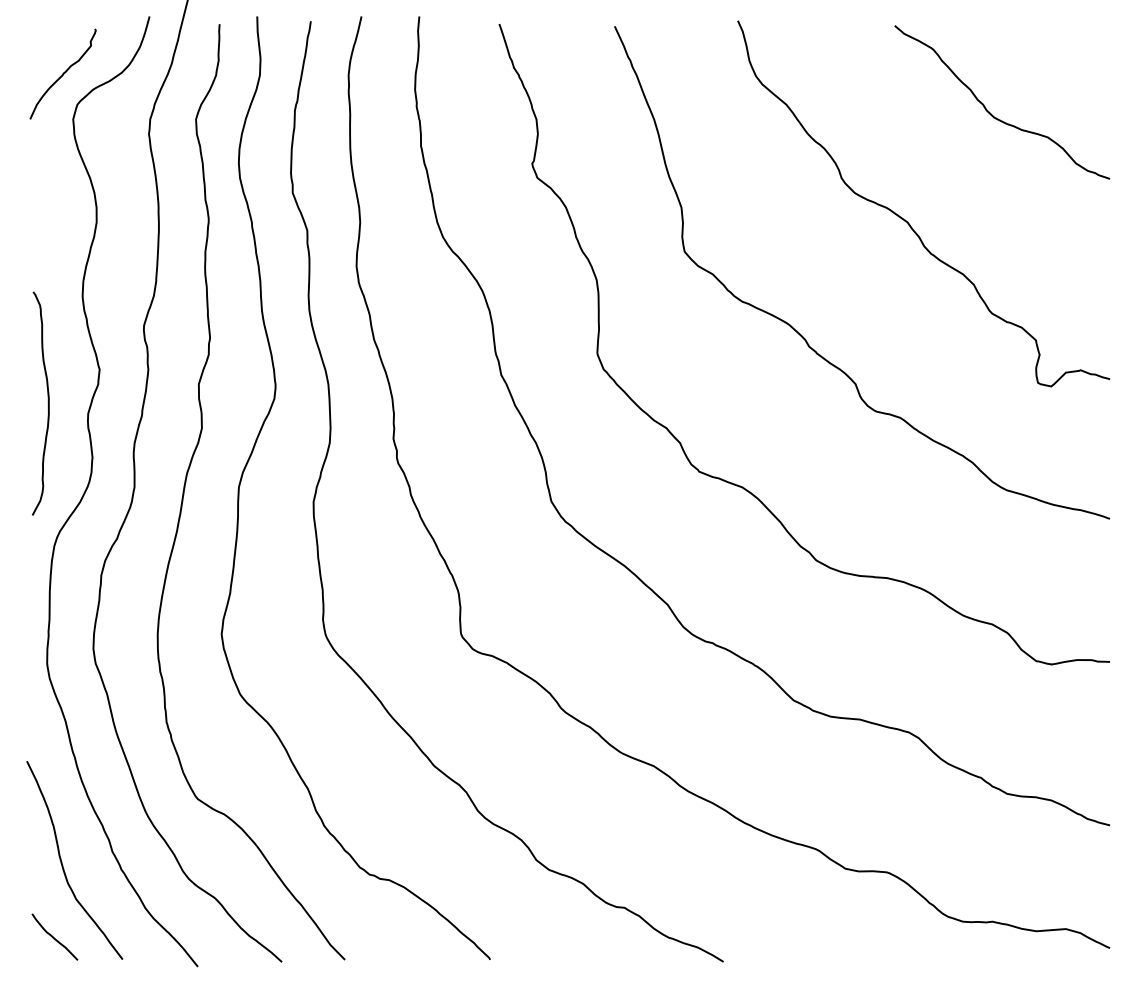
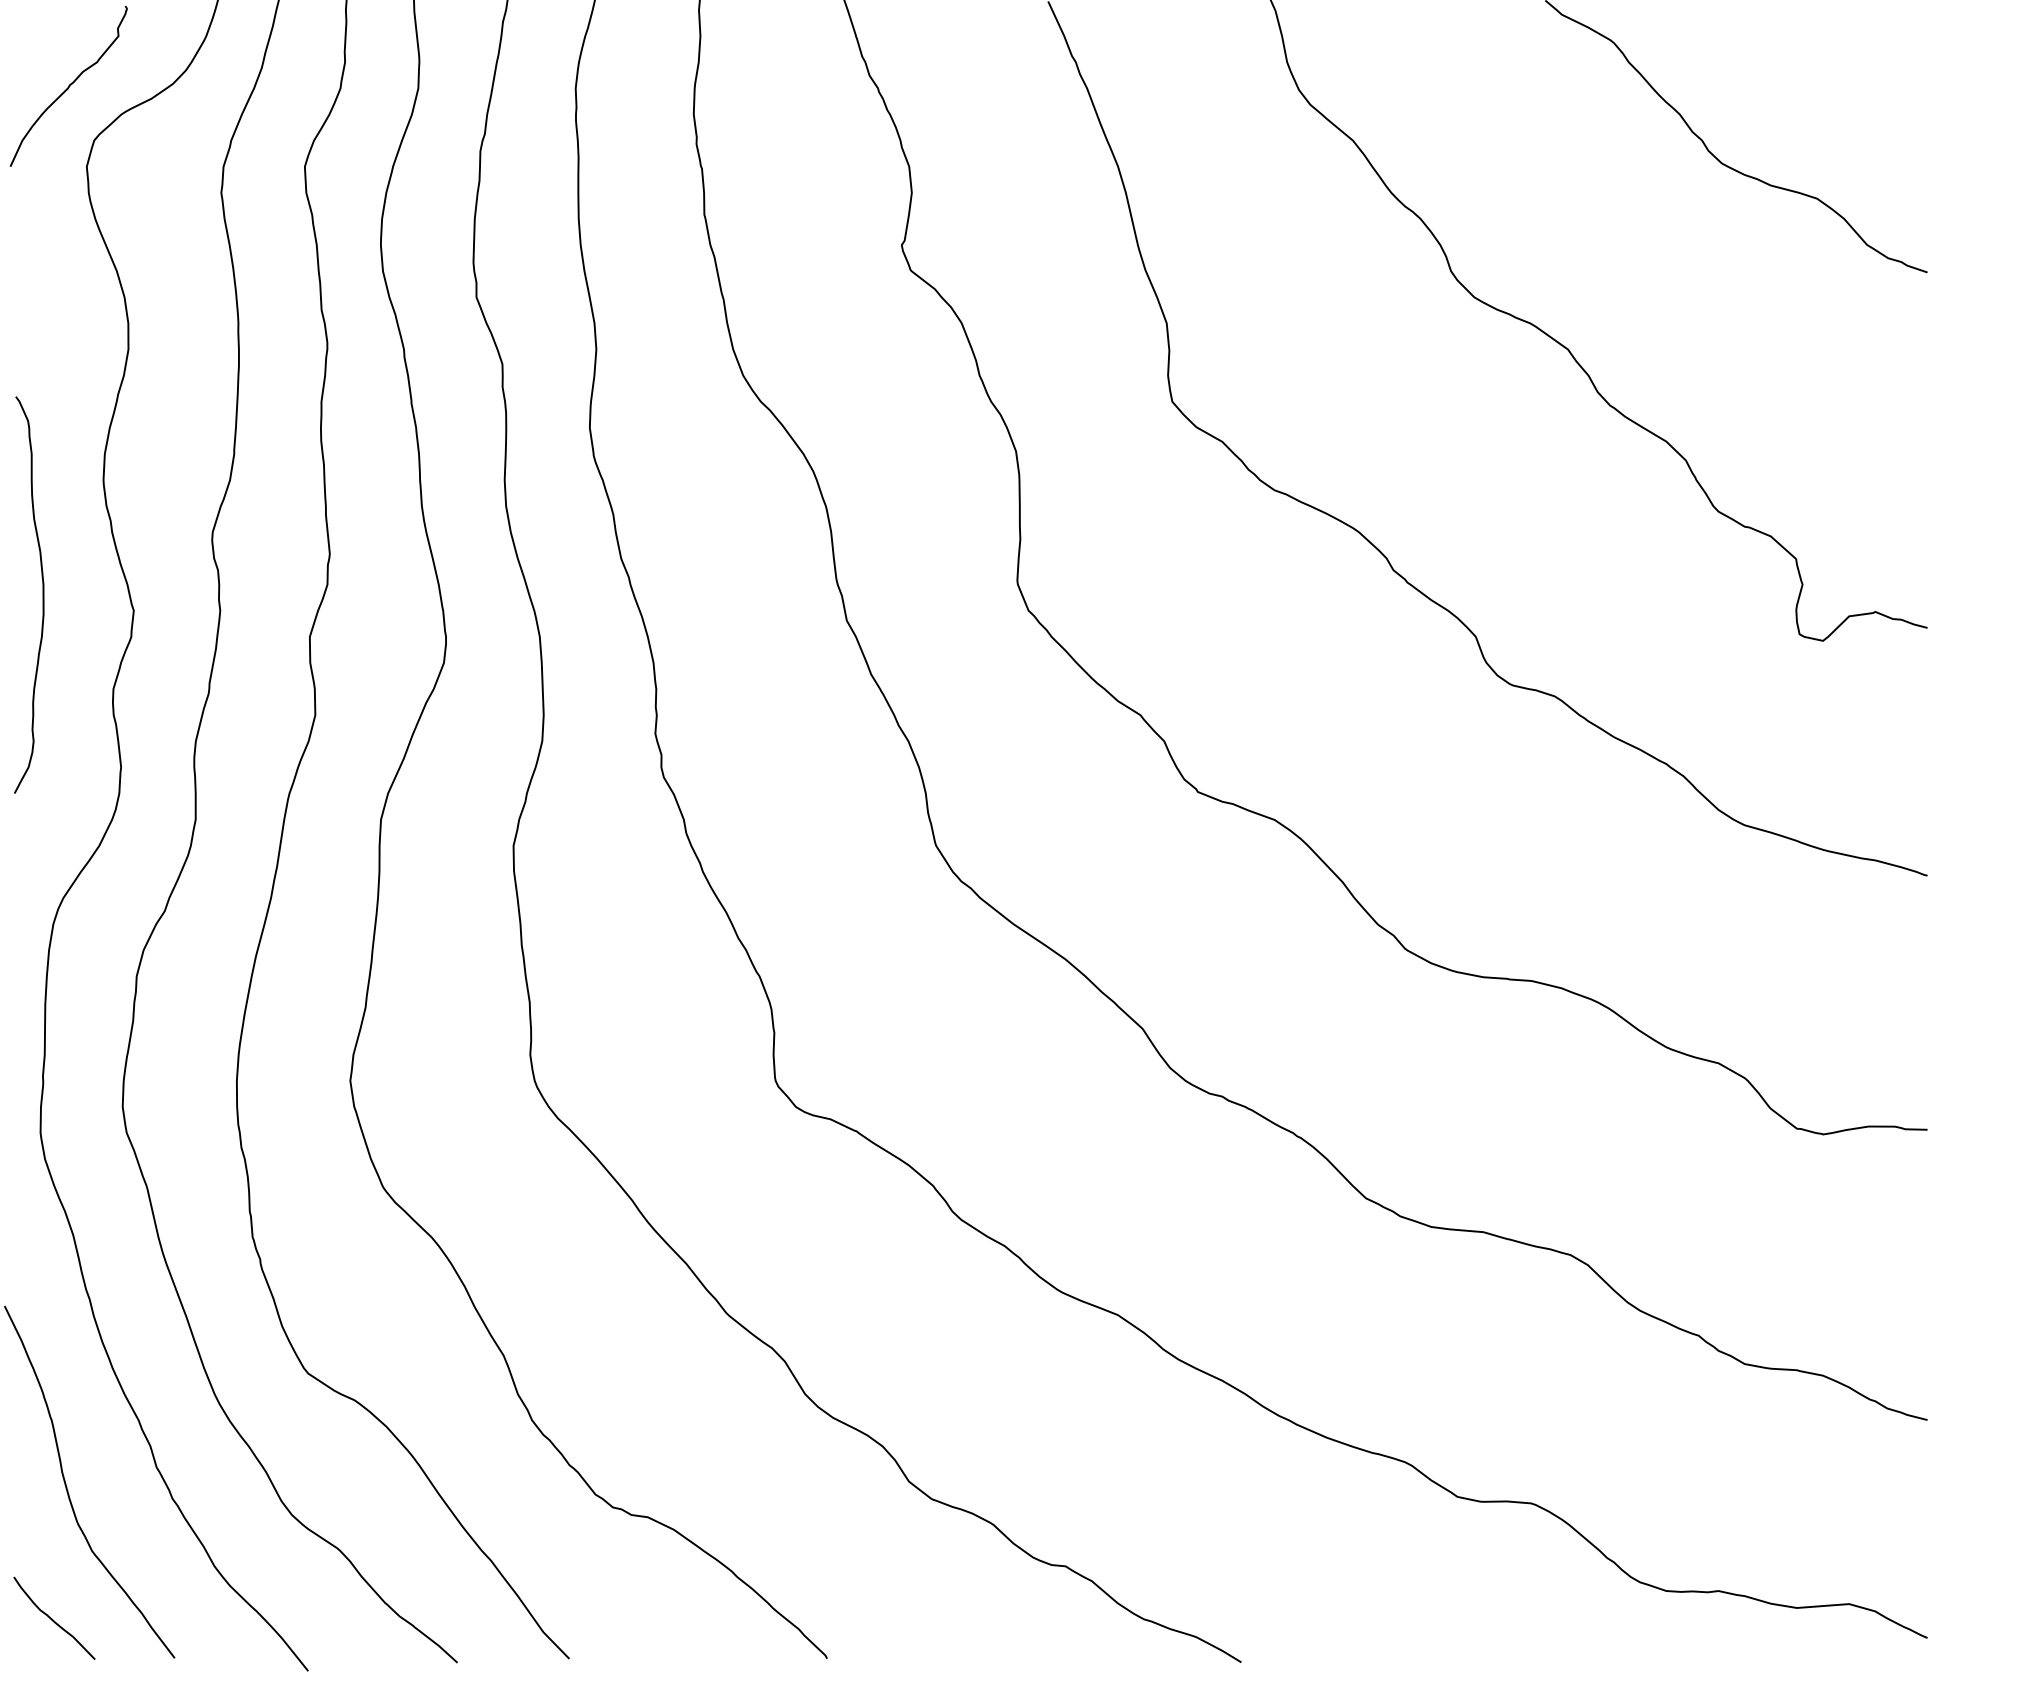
curve: (47, 403) -> (41, 594), moved

